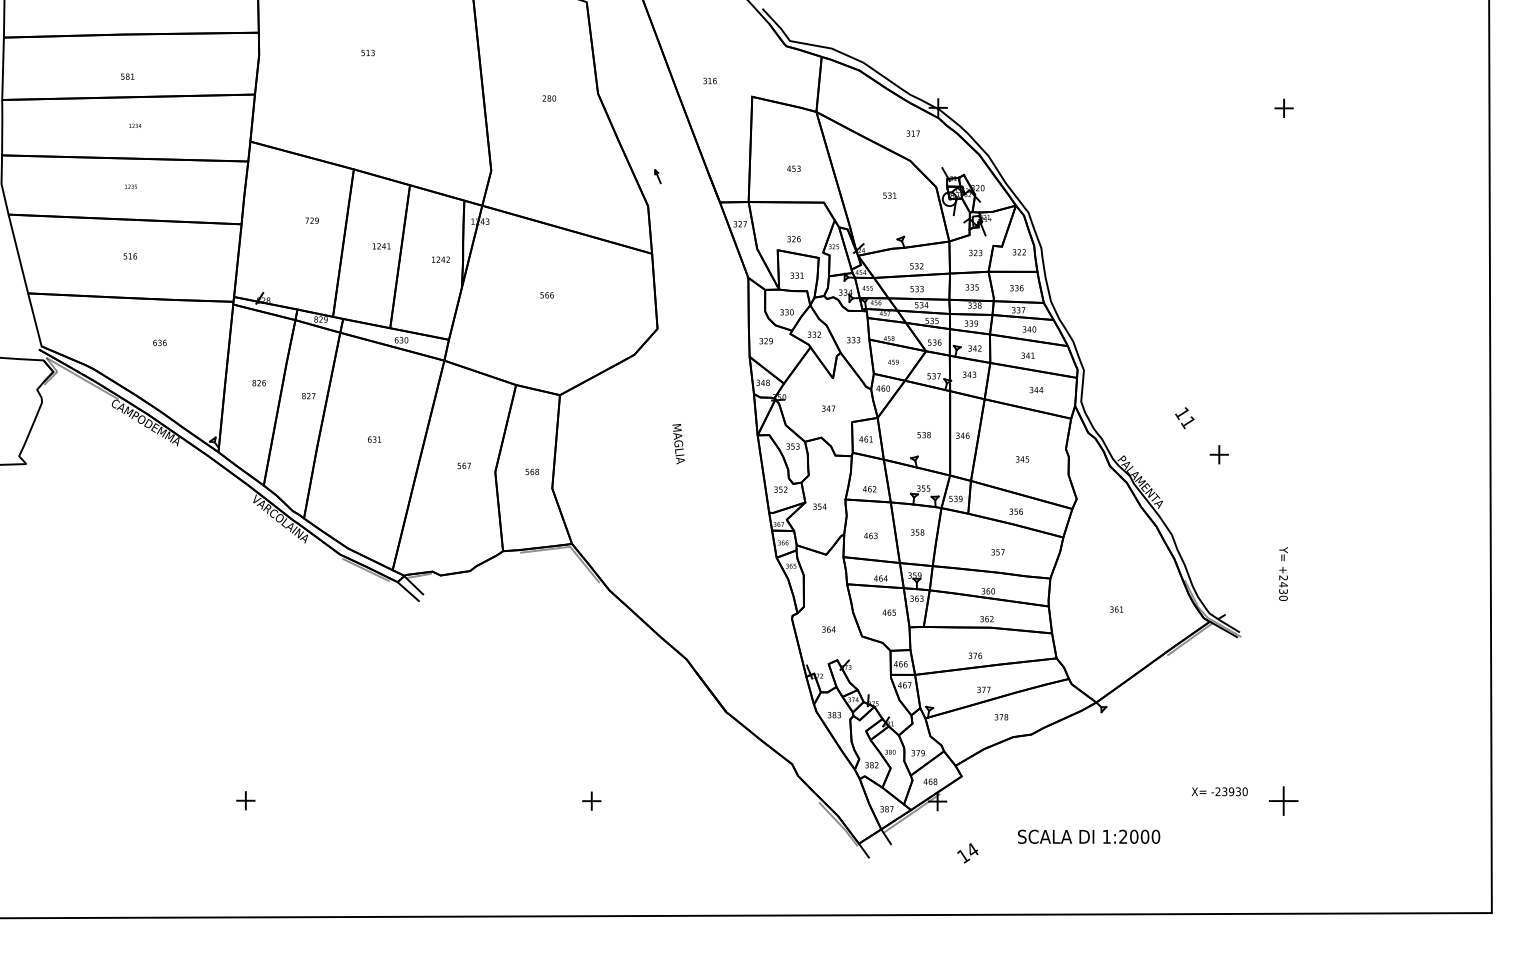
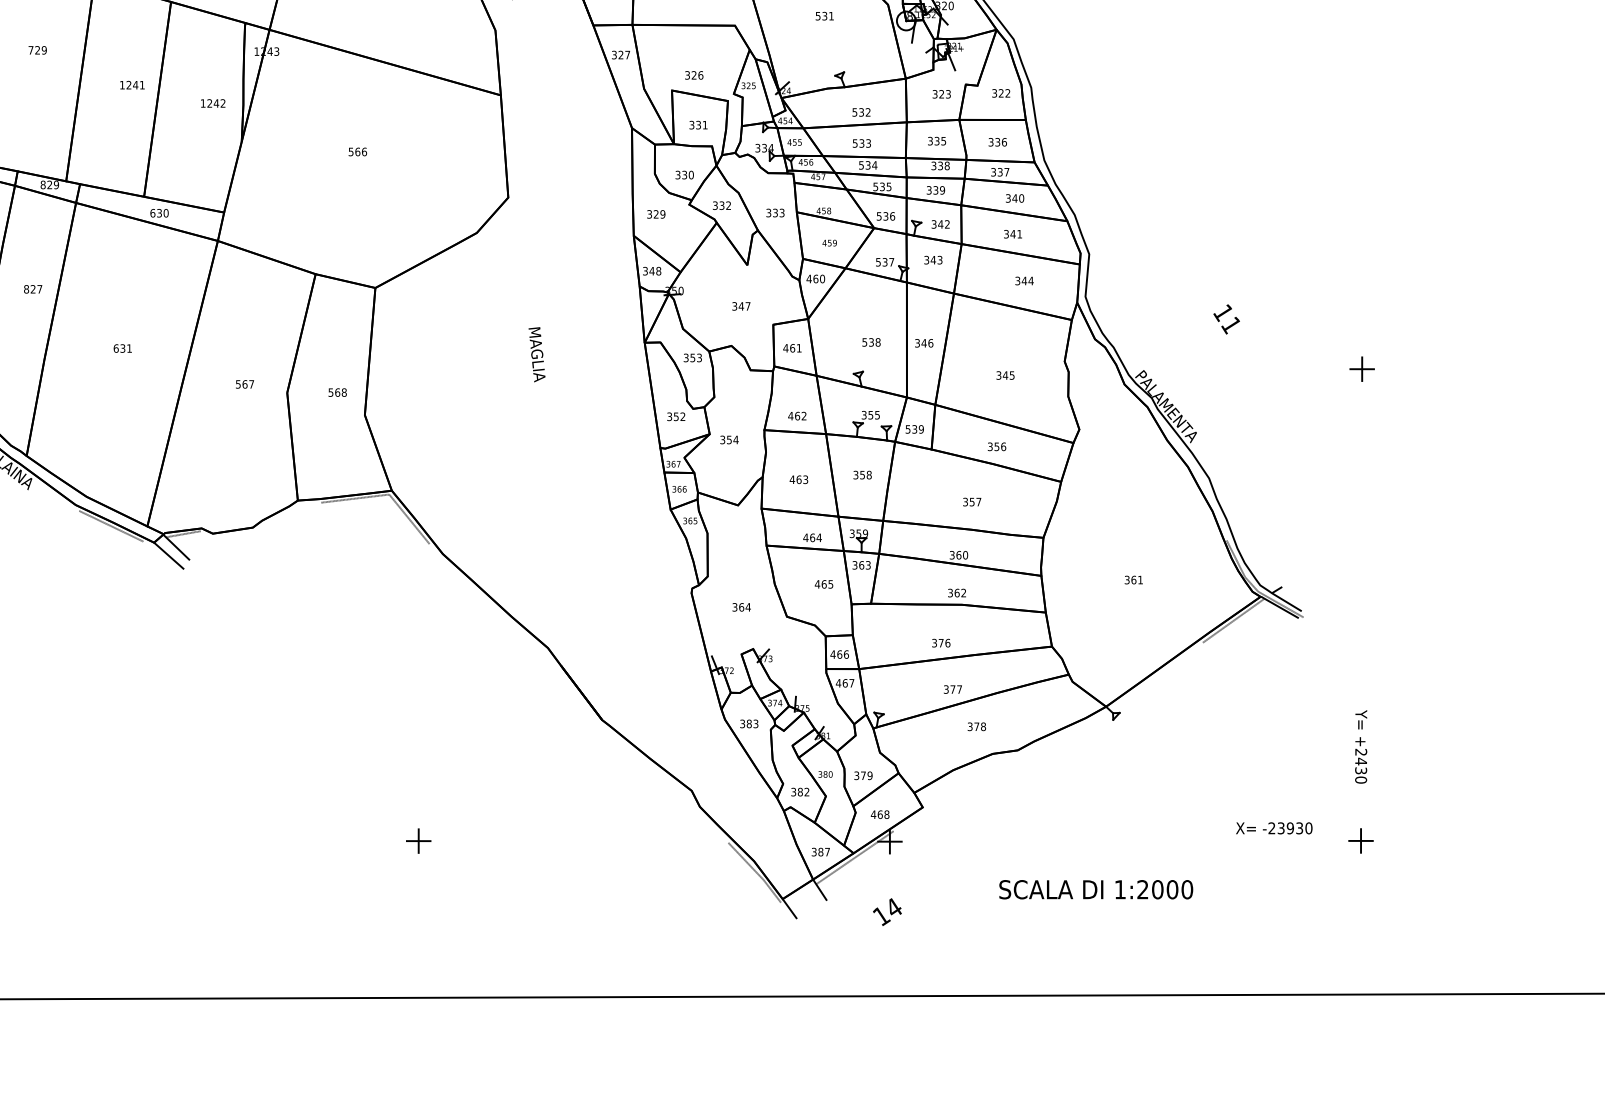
part: (1218, 454) -> (1361, 368), moved
text: (1283, 573) -> (1361, 746), moved
part: (1282, 800) -> (1359, 840), size x0.62
text: (967, 853) -> (886, 912), moved

